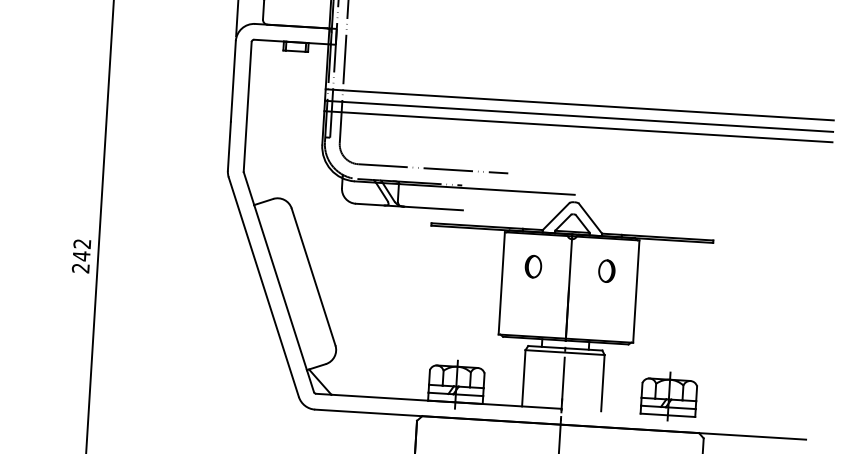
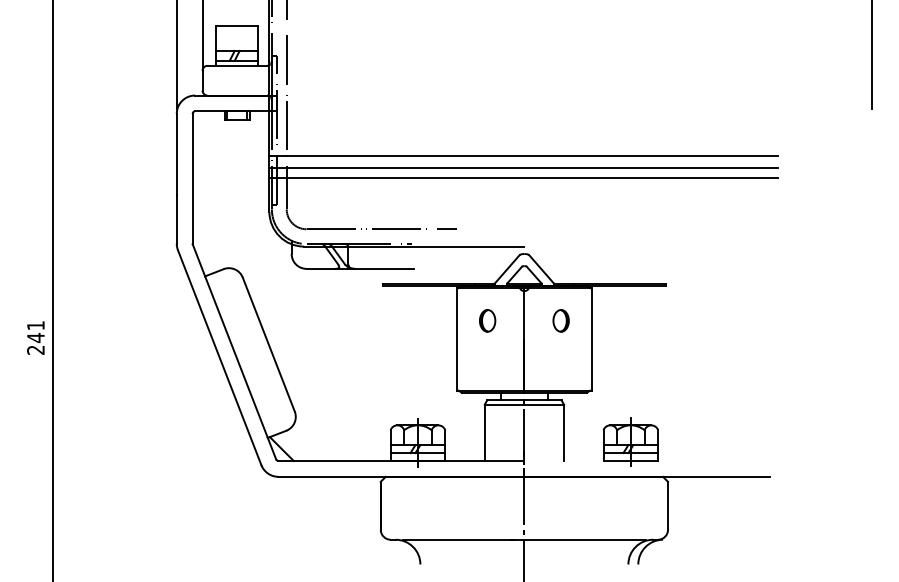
text: (81, 243) -> (35, 325), 242 -> 241

